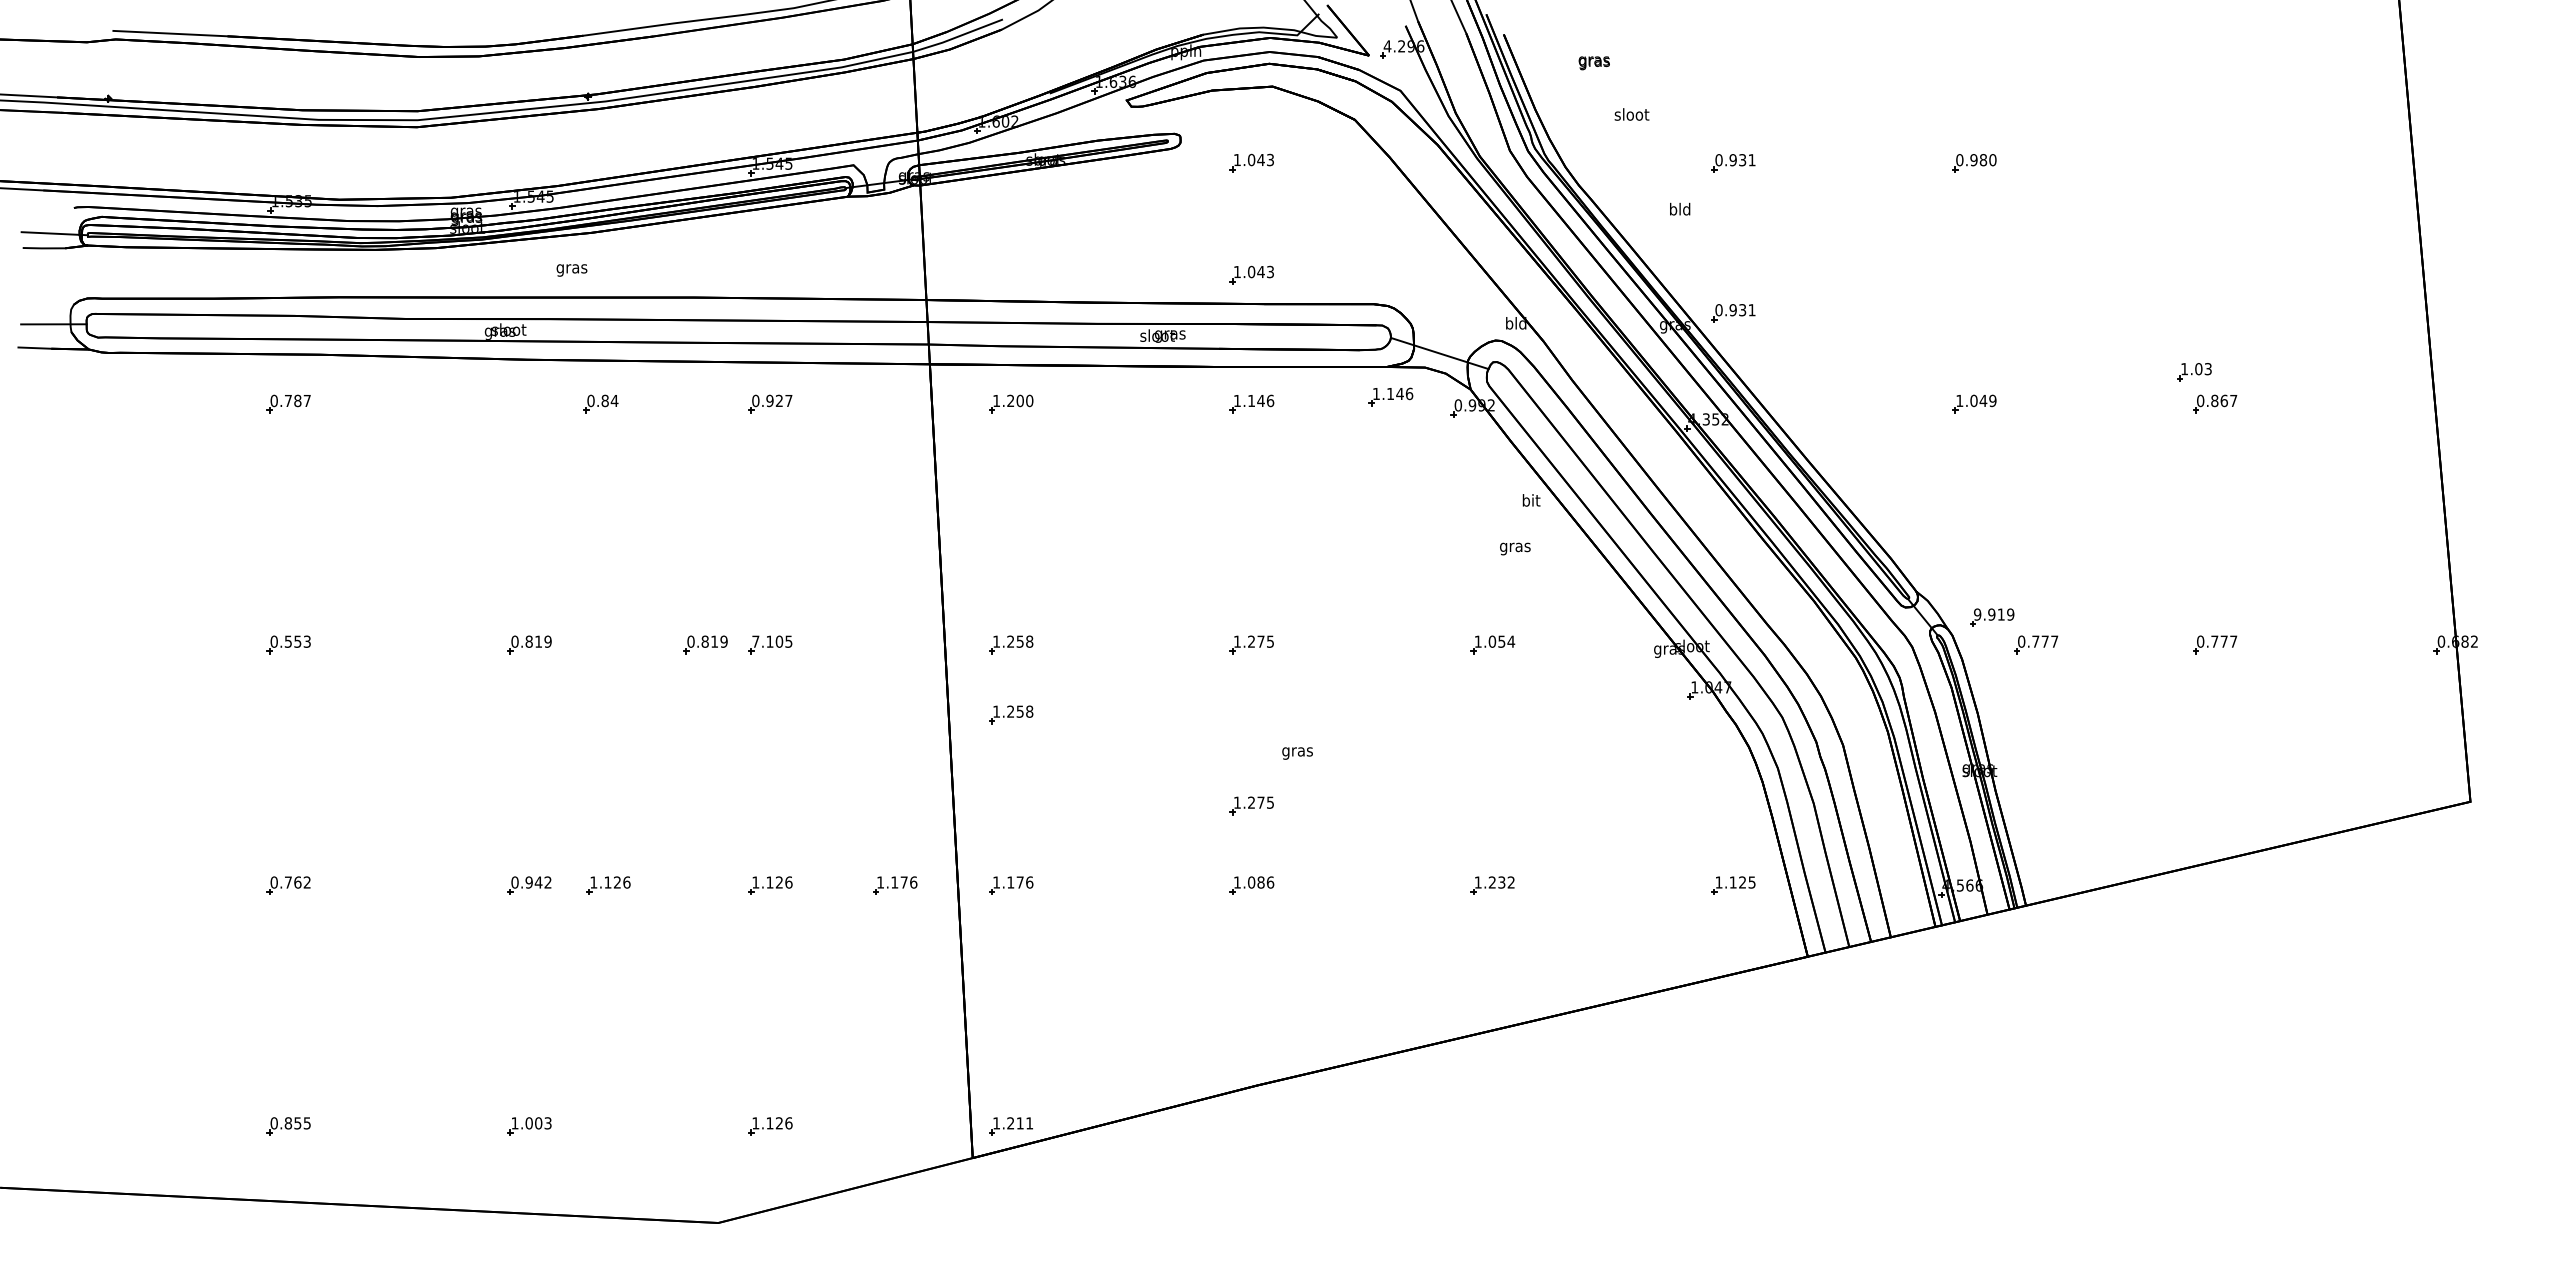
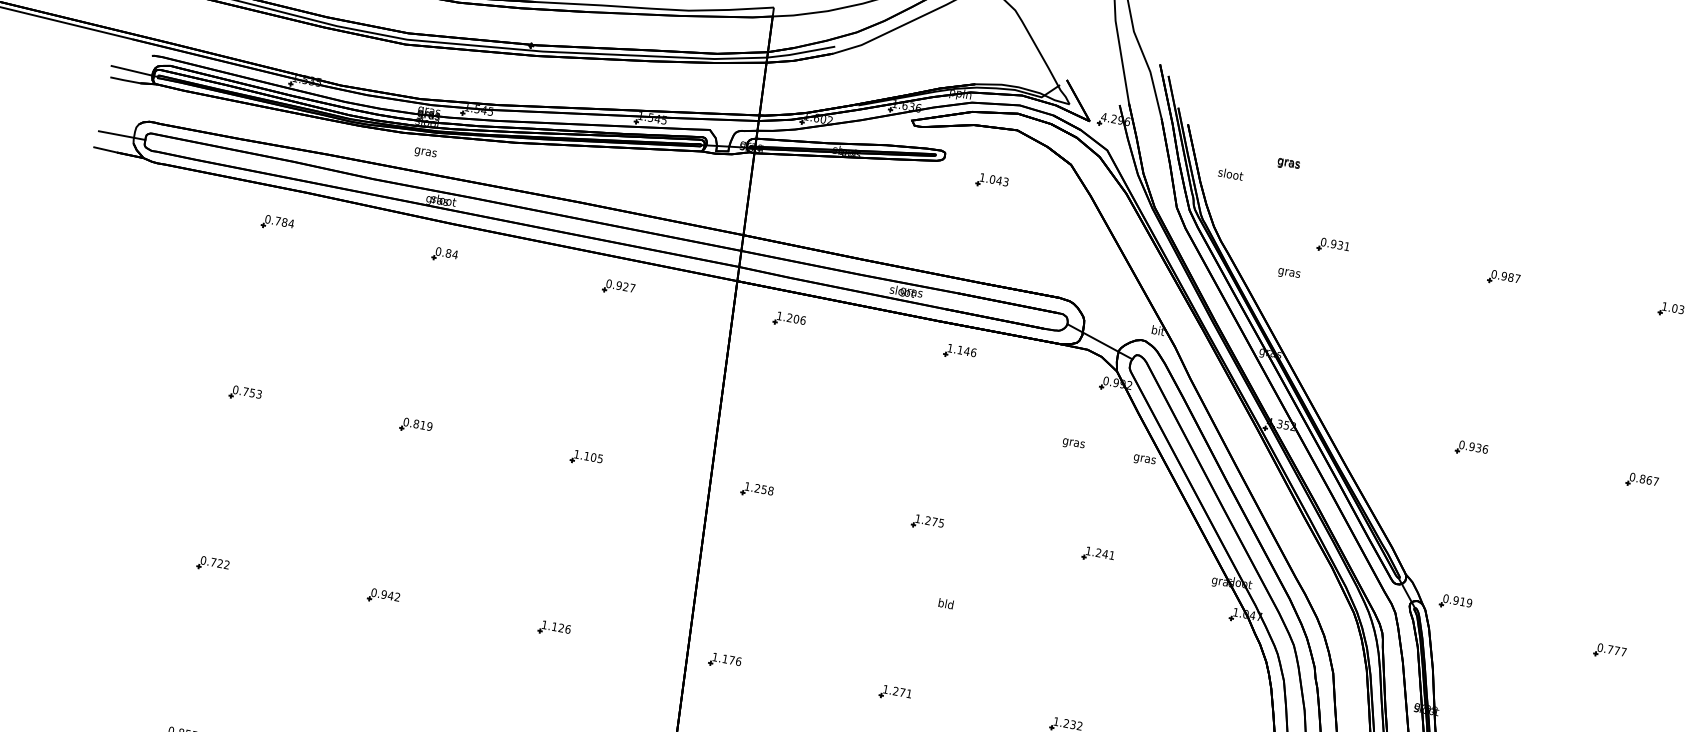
text: (1593, 63) -> (1288, 164), moved
text: (1631, 114) -> (1230, 174), moved
text: (1992, 160) -> (1517, 279), 0.980 -> 0.987
text: (1679, 210) -> (1288, 272), bld -> gras
text: (571, 270) -> (425, 153), moved
part: (1251, 274) -> (977, 260), removed
part: (1733, 313) -> (1313, 352), removed
text: (1516, 323) -> (1158, 330), bld -> bit
part: (2194, 372) -> (1671, 310), moved
part: (1390, 396) -> (1059, 365), removed
text: (307, 400) -> (291, 223), 0.787 -> 0.784
text: (1029, 400) -> (803, 320), 1.200 -> 1.206
text: (1976, 400) -> (1473, 446), 1.049 -> 0.936
part: (600, 403) -> (444, 254), moved
text: (1530, 501) -> (1144, 458), bit -> gras
text: (1515, 548) -> (1073, 443), moved
text: (1977, 614) -> (1445, 598), 9.919 -> 0.919
text: (287, 641) -> (245, 391), 0.553 -> 0.753
text: (755, 641) -> (576, 454), 7.105 -> 1.105
text: (1501, 641) -> (1105, 554), 1.054 -> 1.241
part: (705, 644) -> (540, 449), removed
part: (2036, 644) -> (1483, 627), removed
part: (1011, 714) -> (748, 540), removed
text: (1297, 751) -> (945, 604), gras -> bld
part: (1251, 805) -> (906, 636), removed
text: (297, 882) -> (220, 563), 0.762 -> 0.722
text: (1261, 882) -> (902, 692), 1.086 -> 1.271
part: (608, 885) -> (439, 607), removed
part: (895, 885) -> (643, 645), removed

